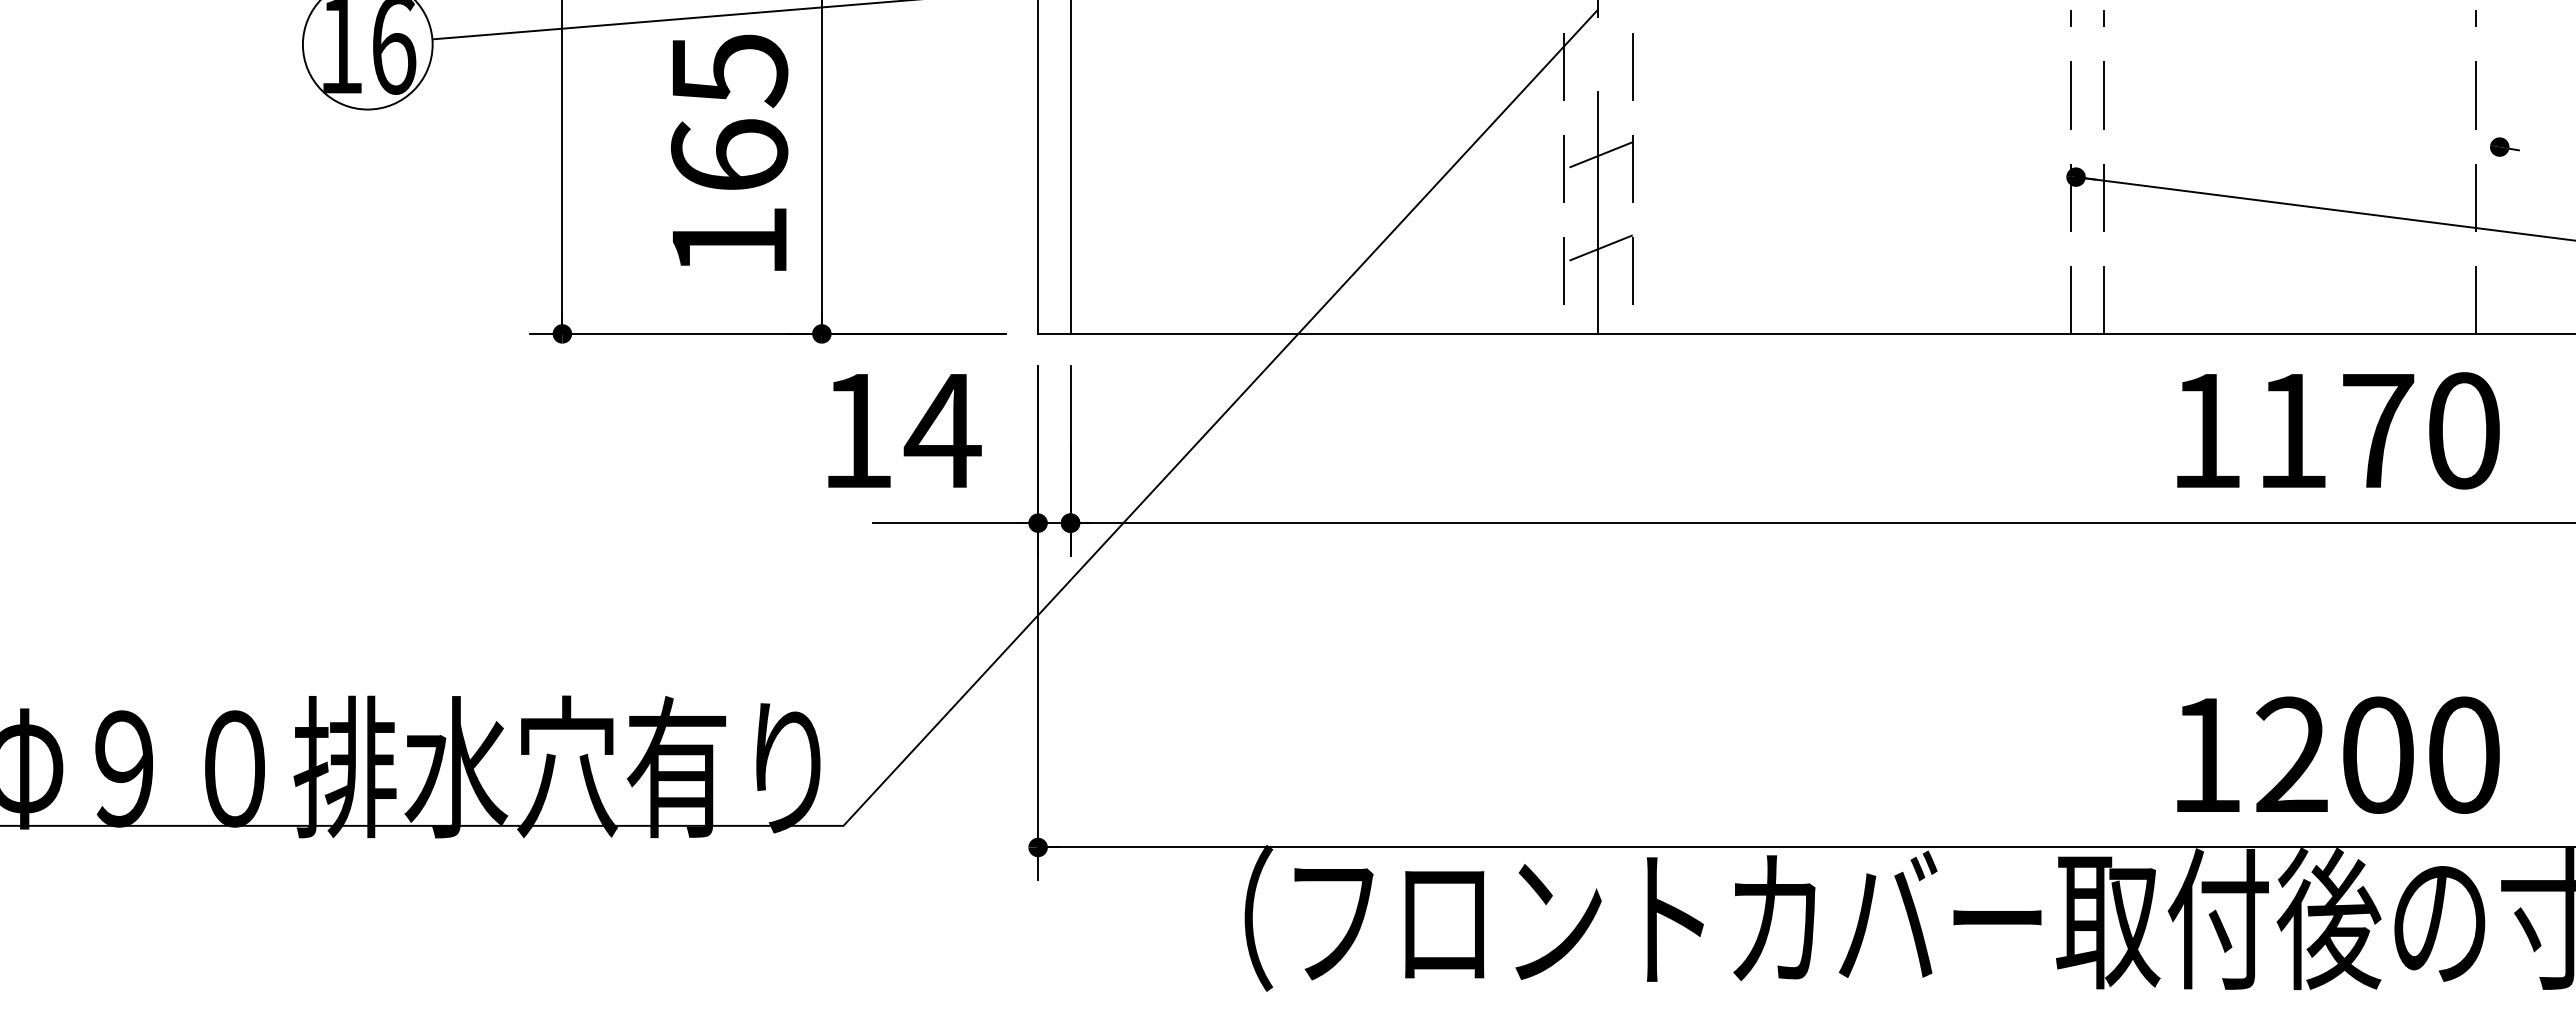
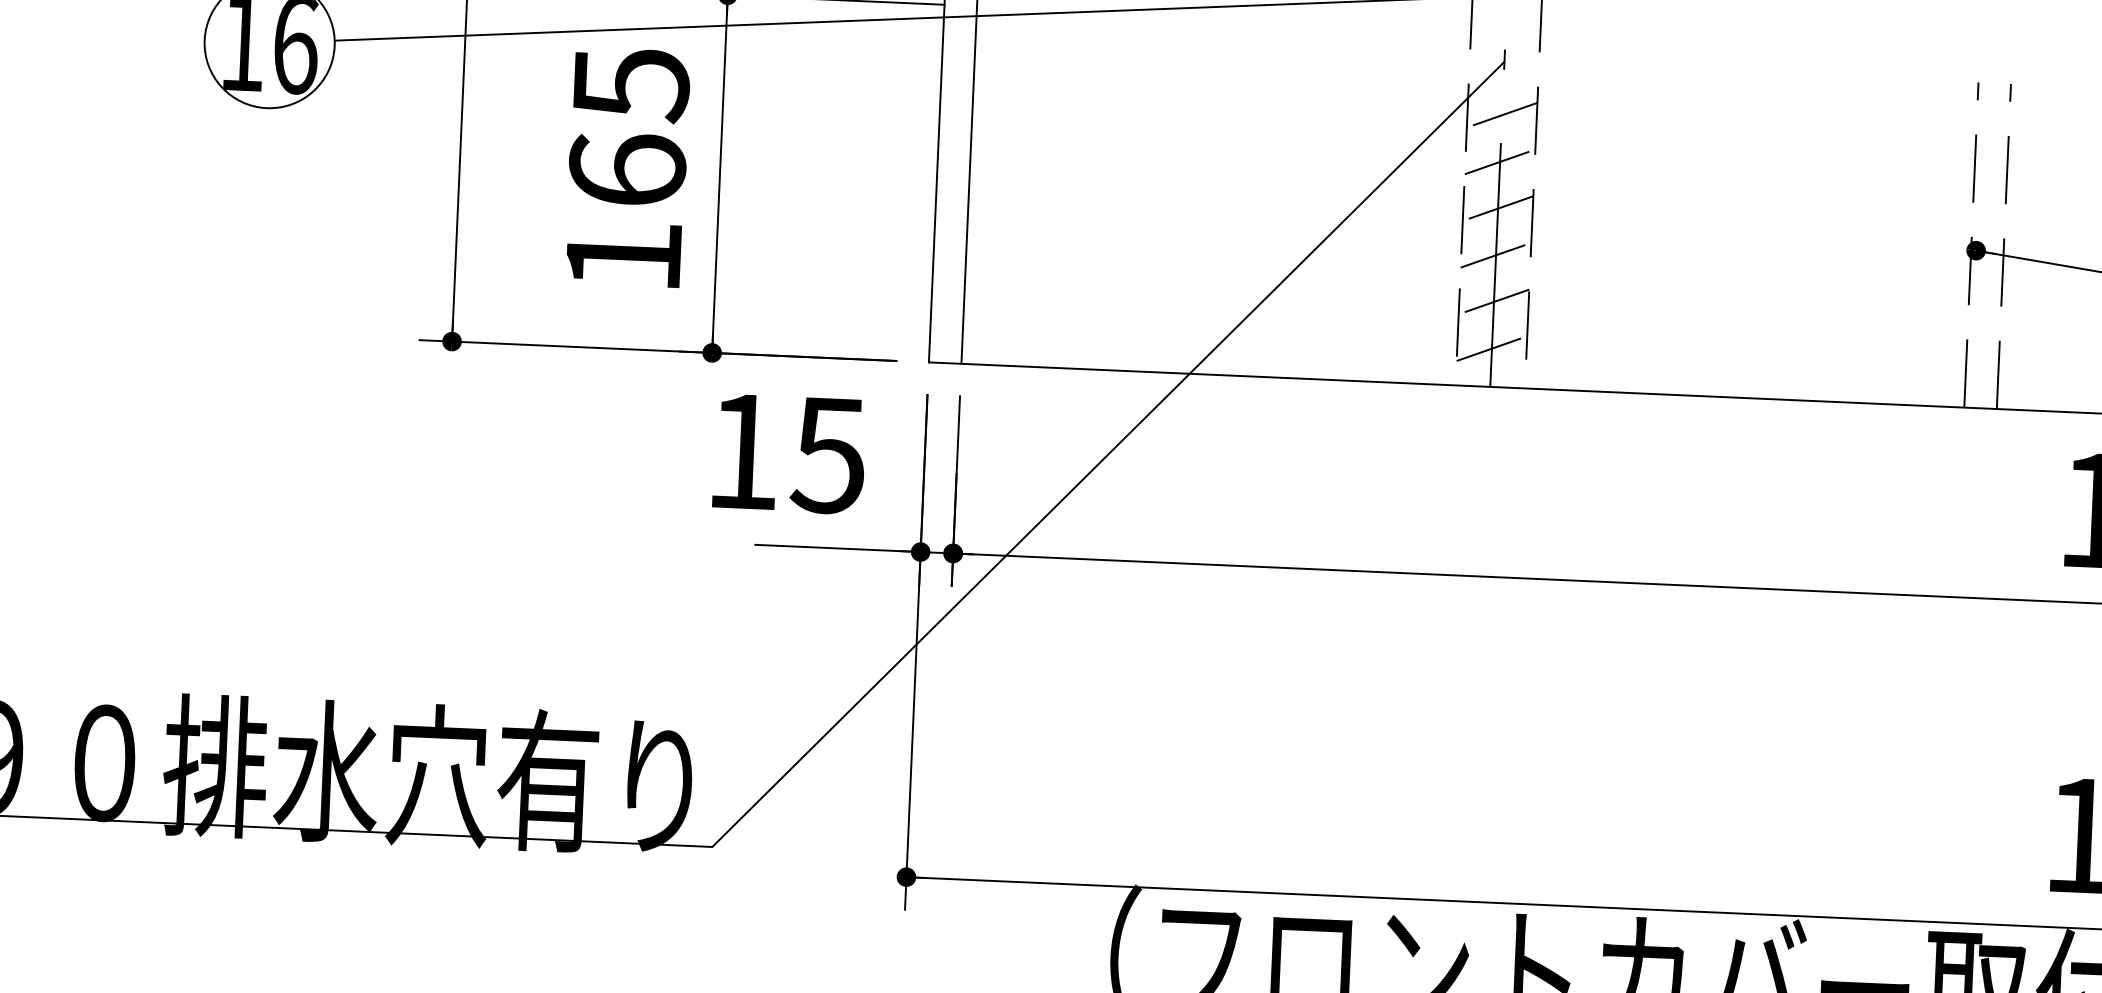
line: (1597, 62) -> (1501, 114), added
line: (1597, 109) -> (1499, 161), added
line: (1597, 202) -> (1495, 255), added
line: (1597, 295) -> (1491, 348), added
text: (942, 431) -> (828, 456), 14 -> 15

